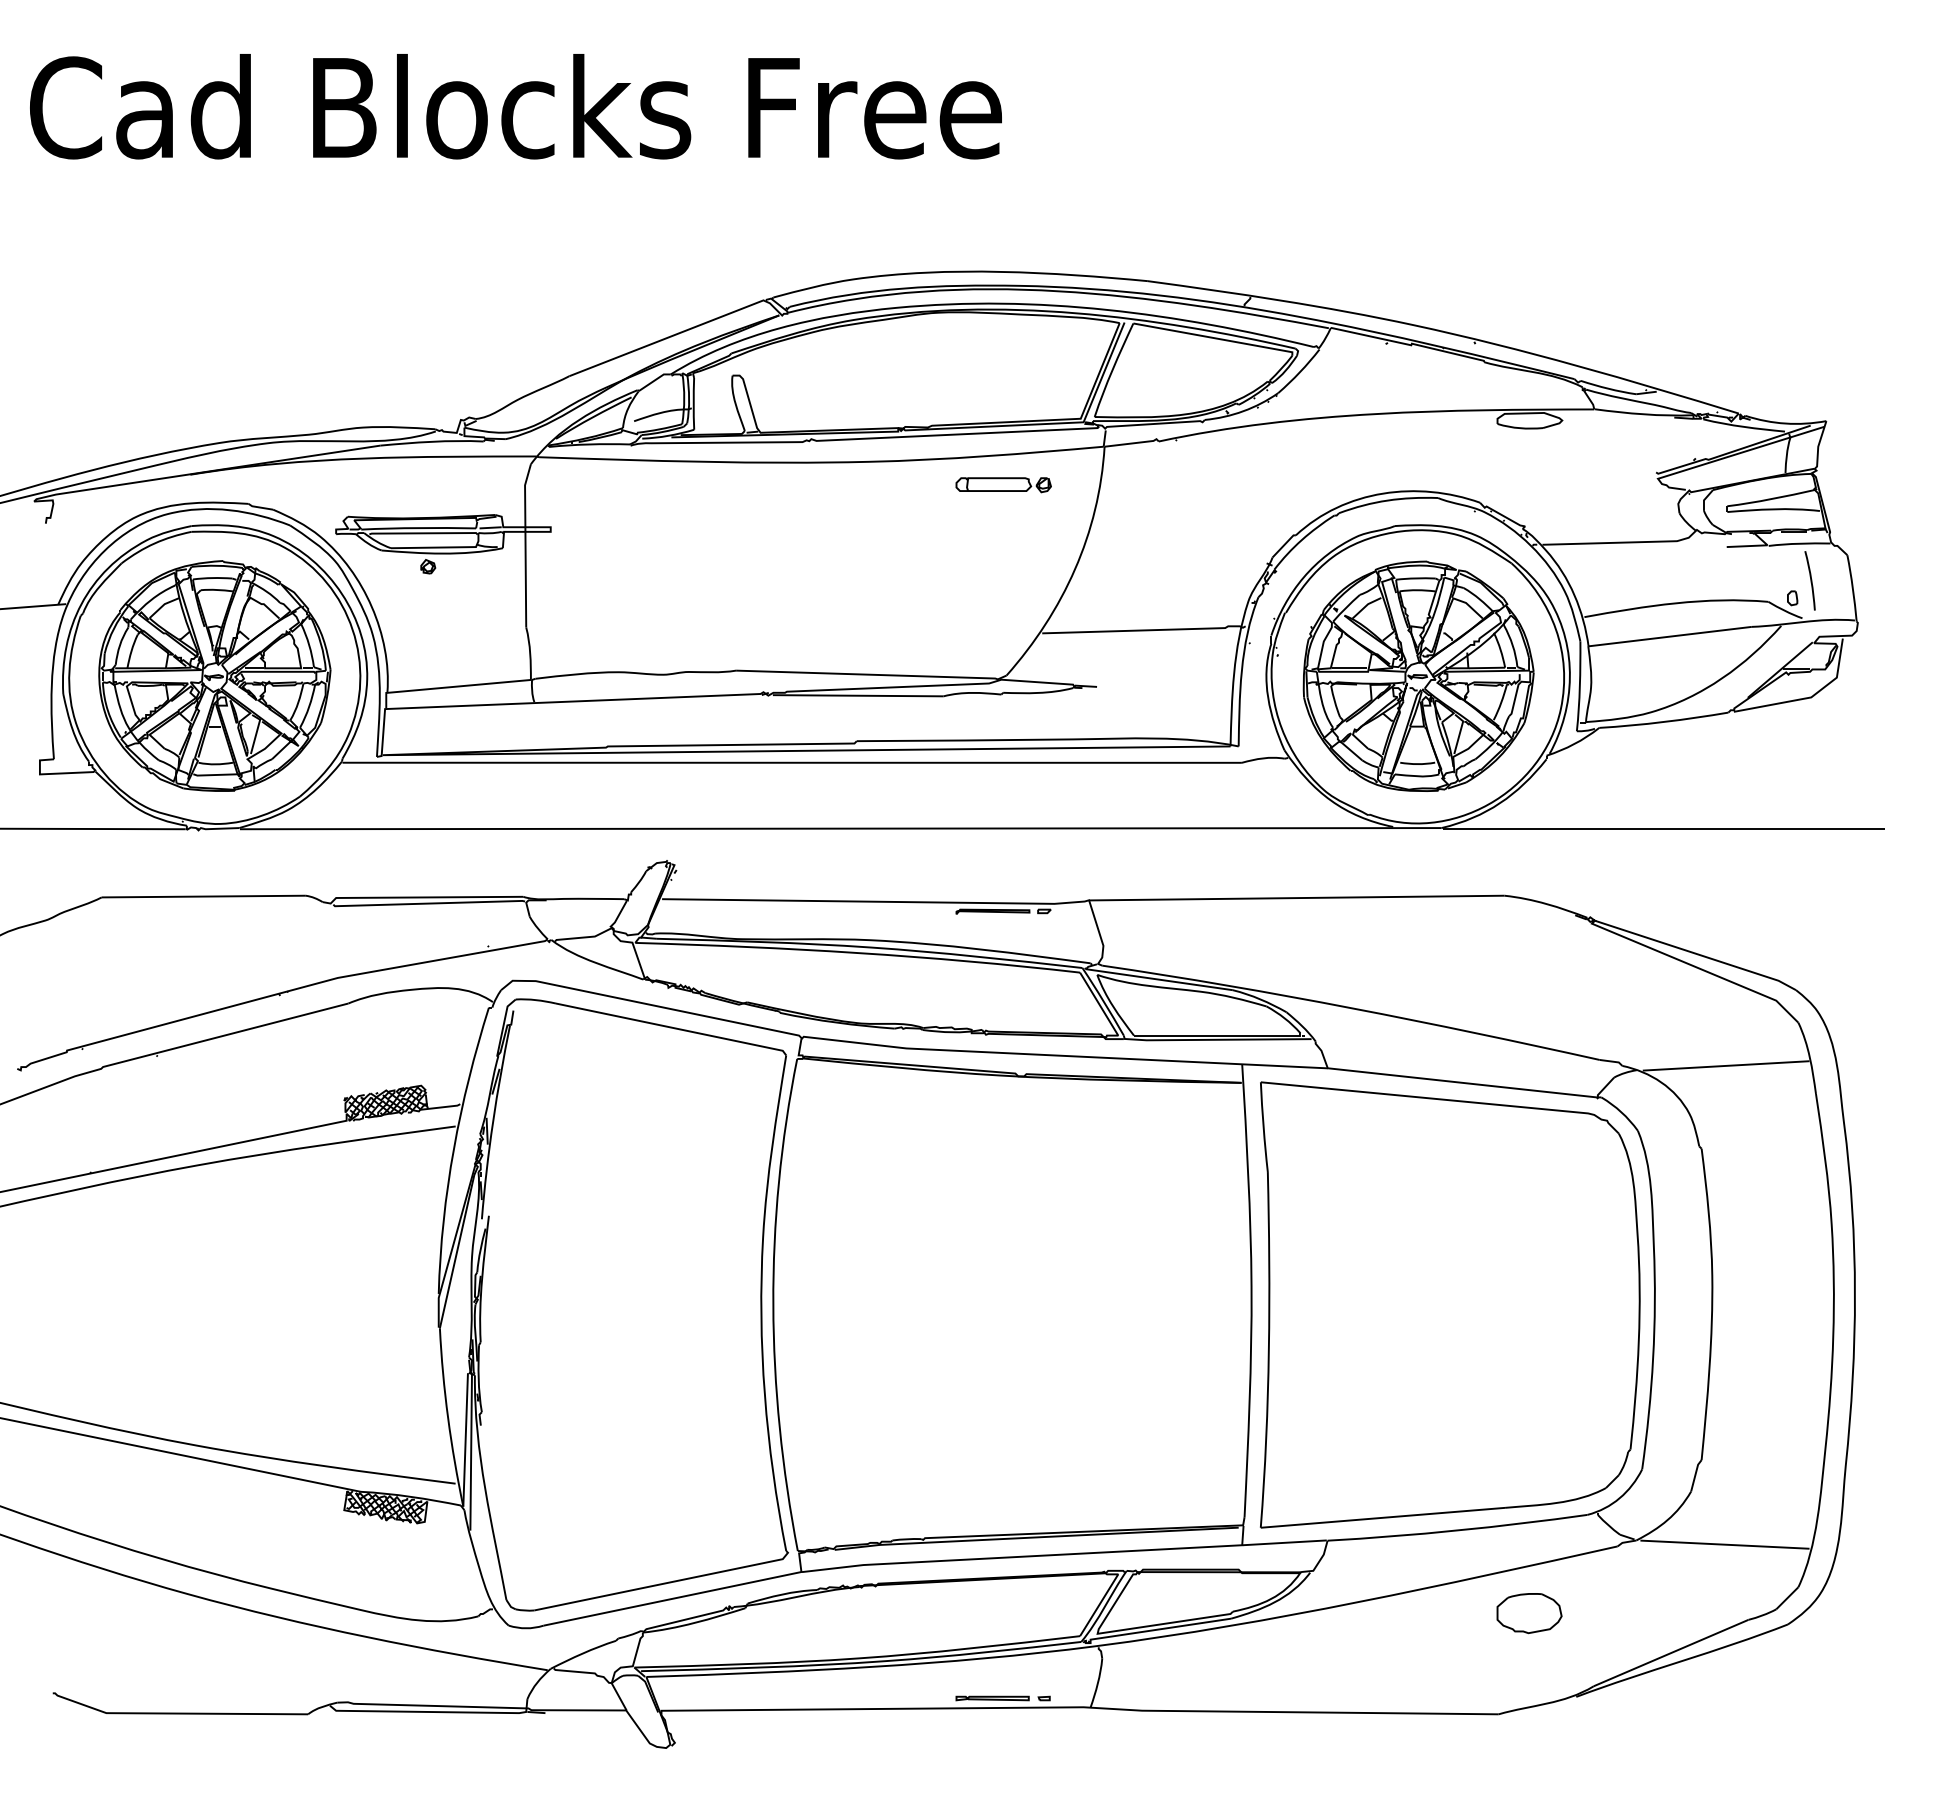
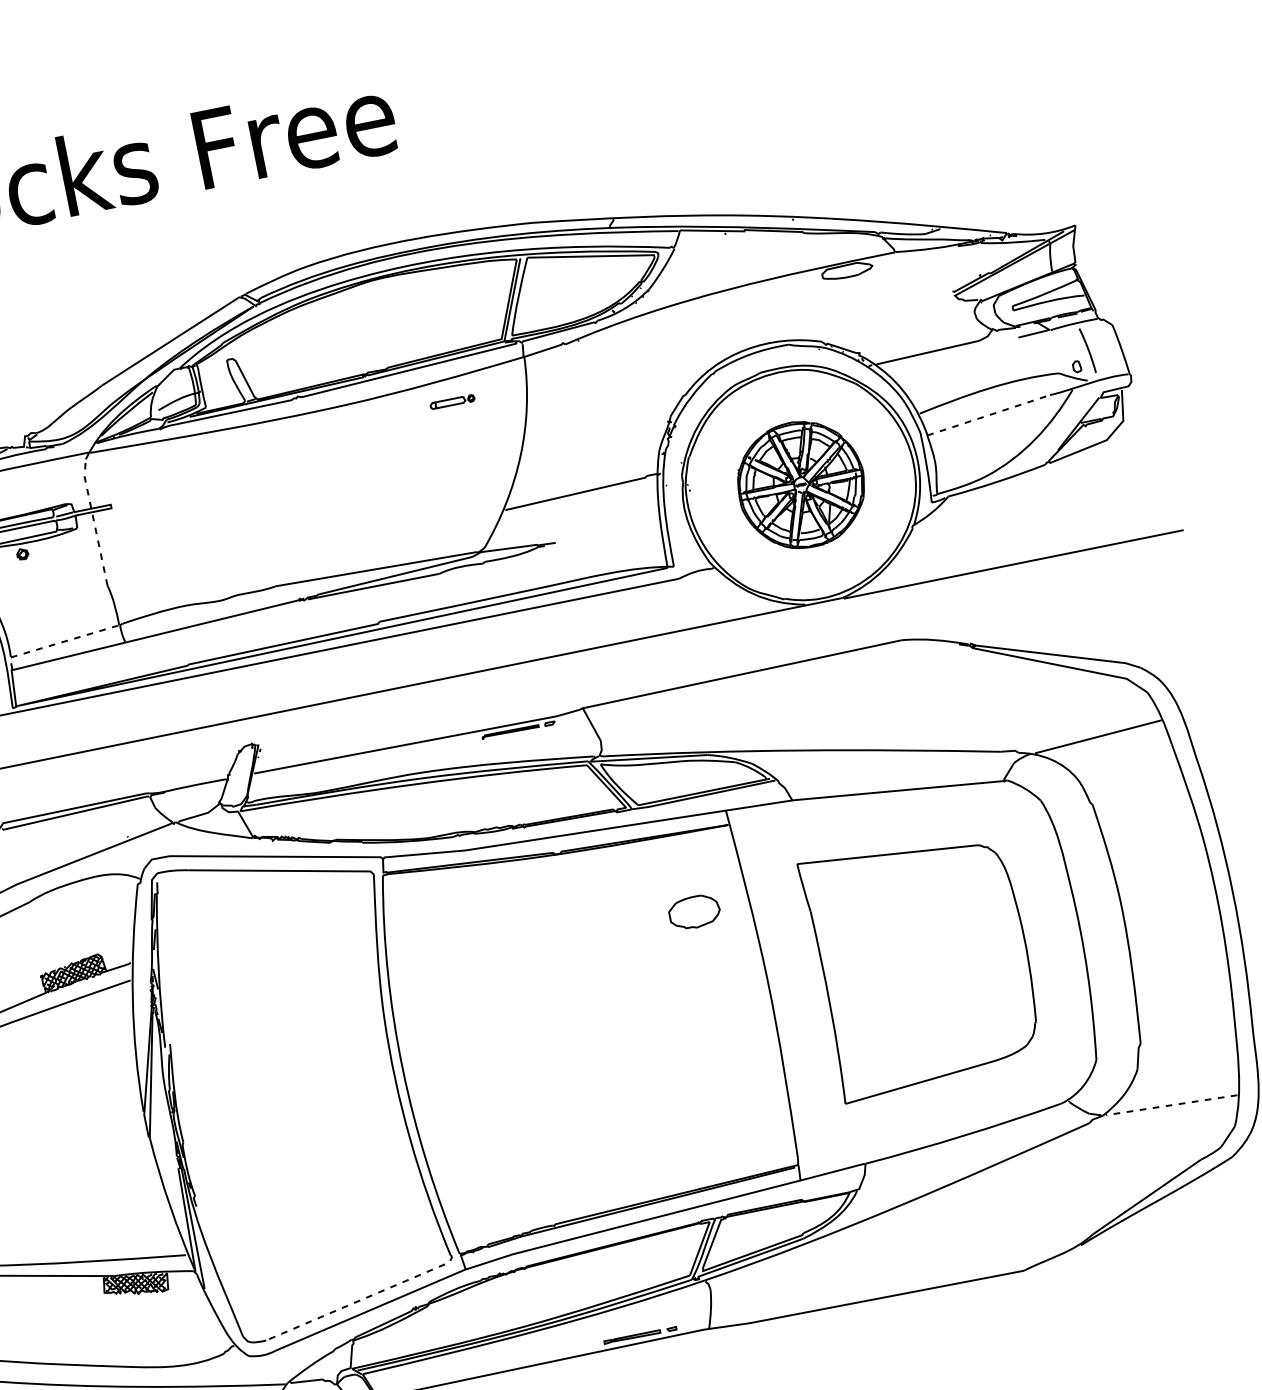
part: (1003, 485) -> (452, 402), size x0.6
line: (525, 544) -> (94, 521), solid -> dashed
line: (1670, 636) -> (989, 415), solid -> dashed
part: (1418, 675) -> (801, 484), size x0.7
line: (450, 687) -> (58, 643), solid -> dashed
part: (1450, 1304) -> (923, 963), size x0.7
line: (1724, 1544) -> (1171, 1105), solid -> dashed
line: (665, 1583) -> (362, 1299), solid -> dashed
part: (1529, 1613) -> (694, 912), moved

